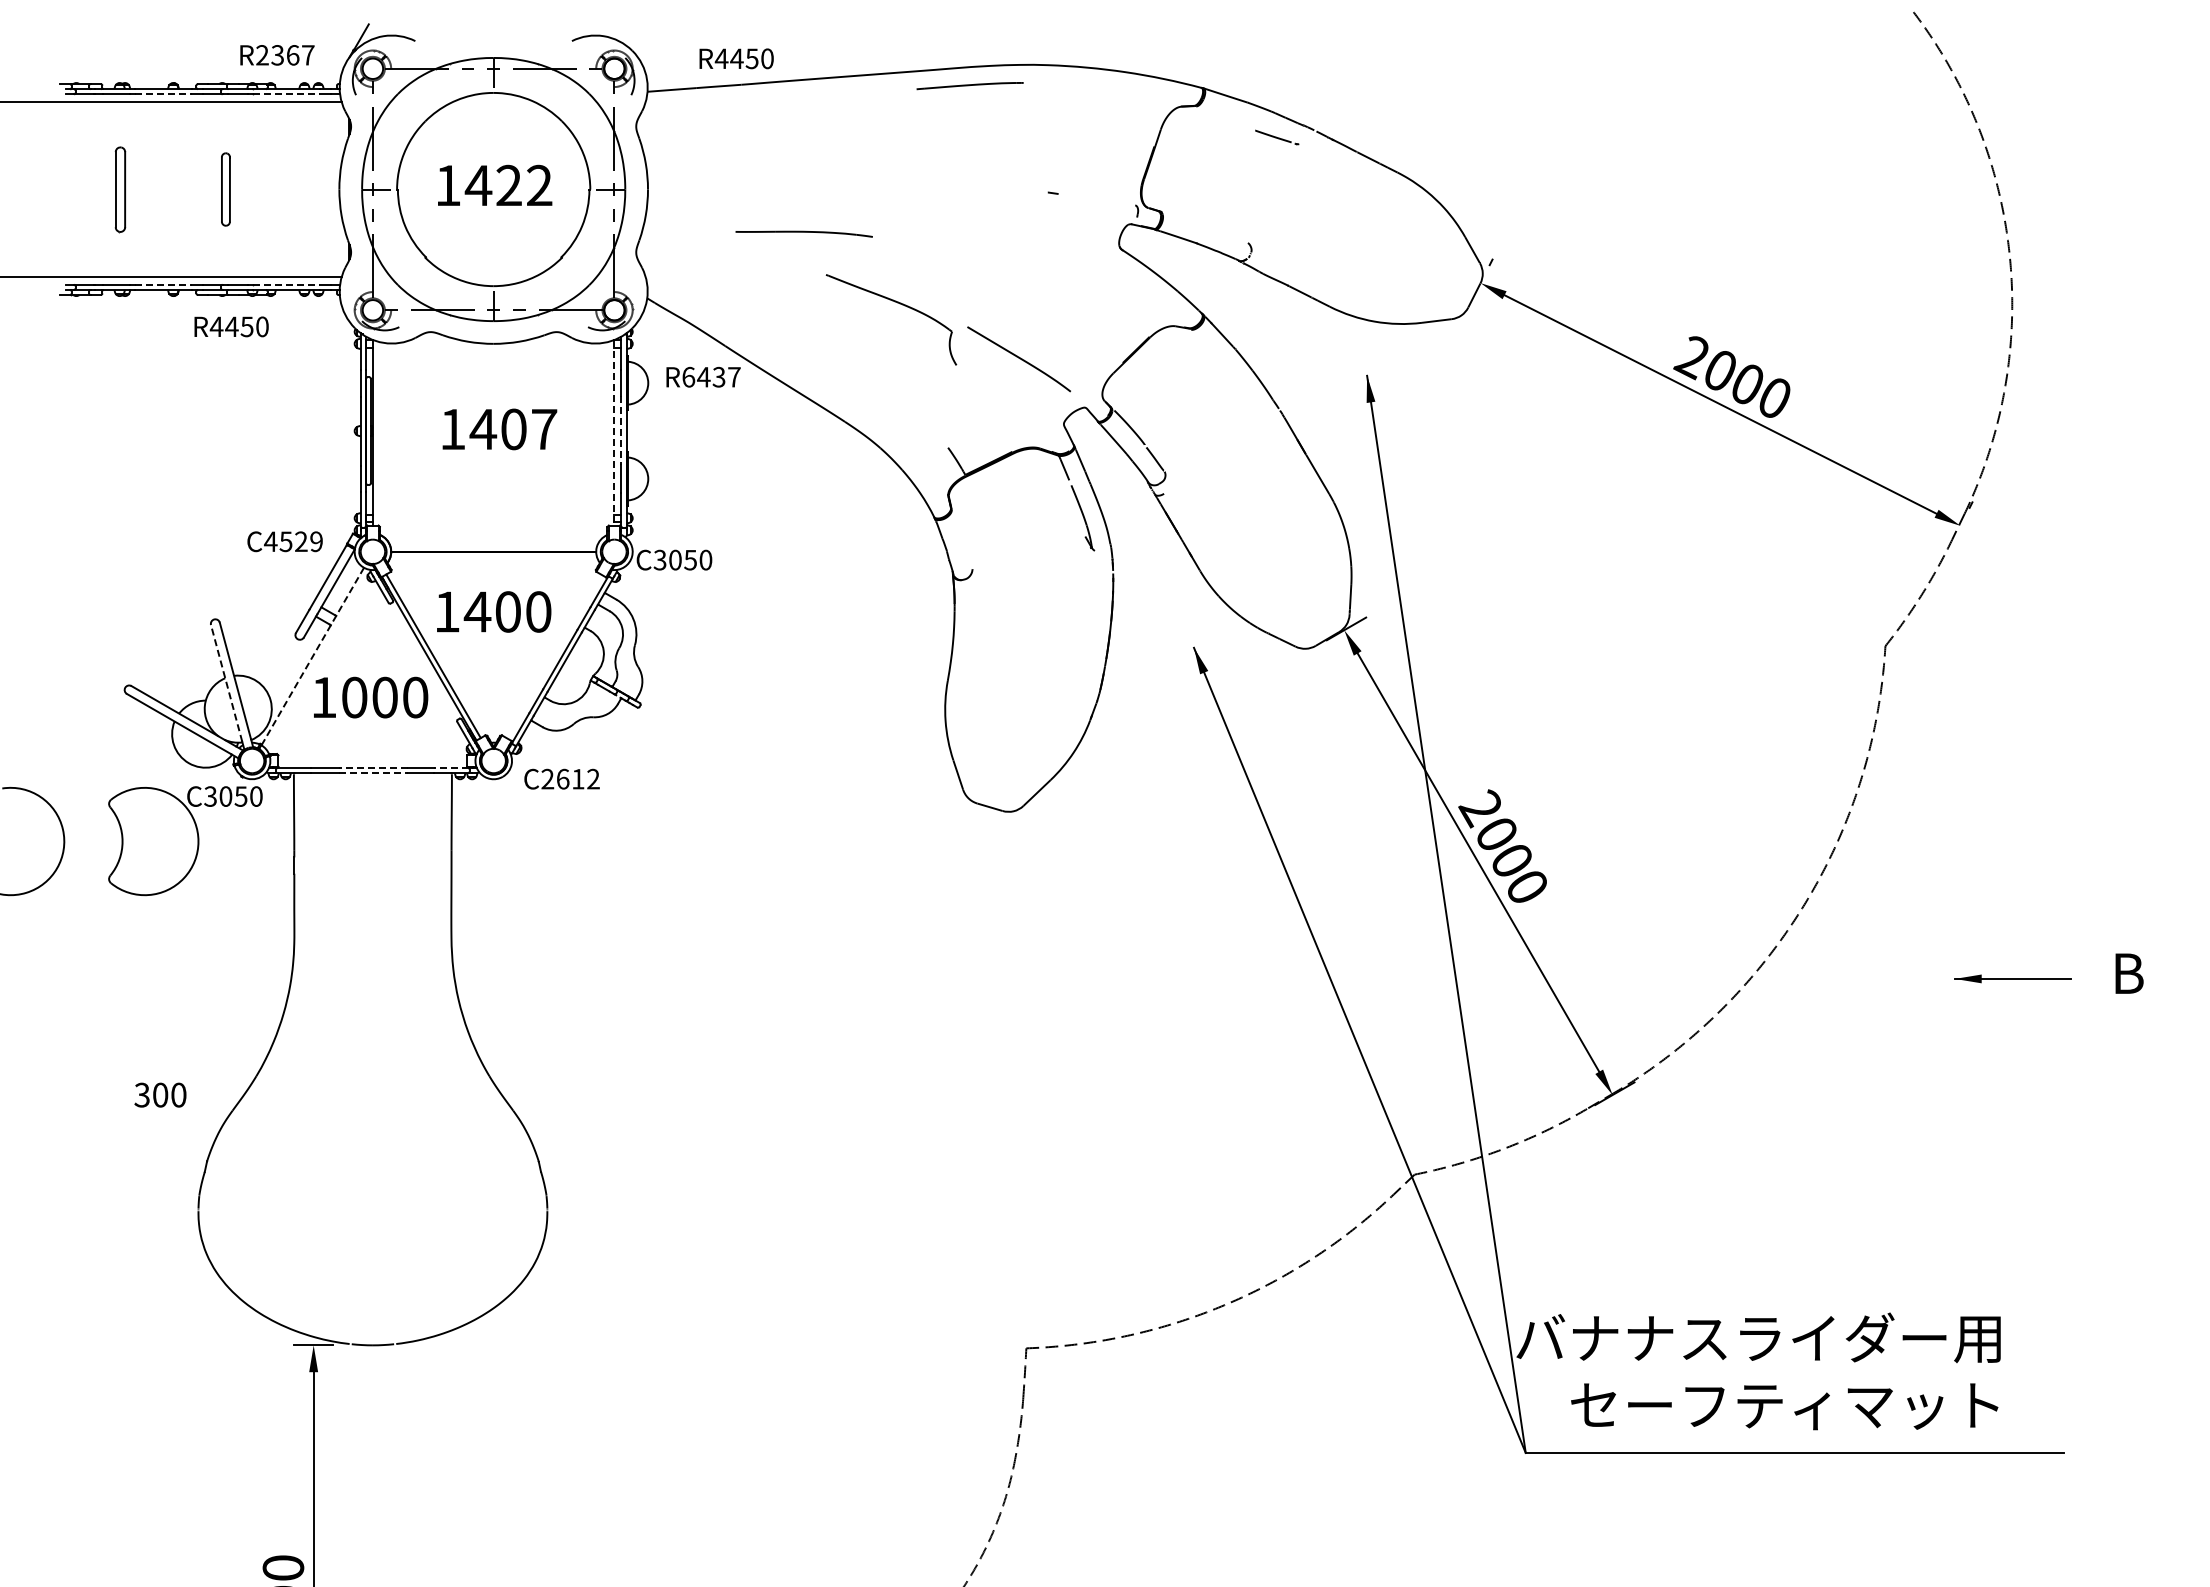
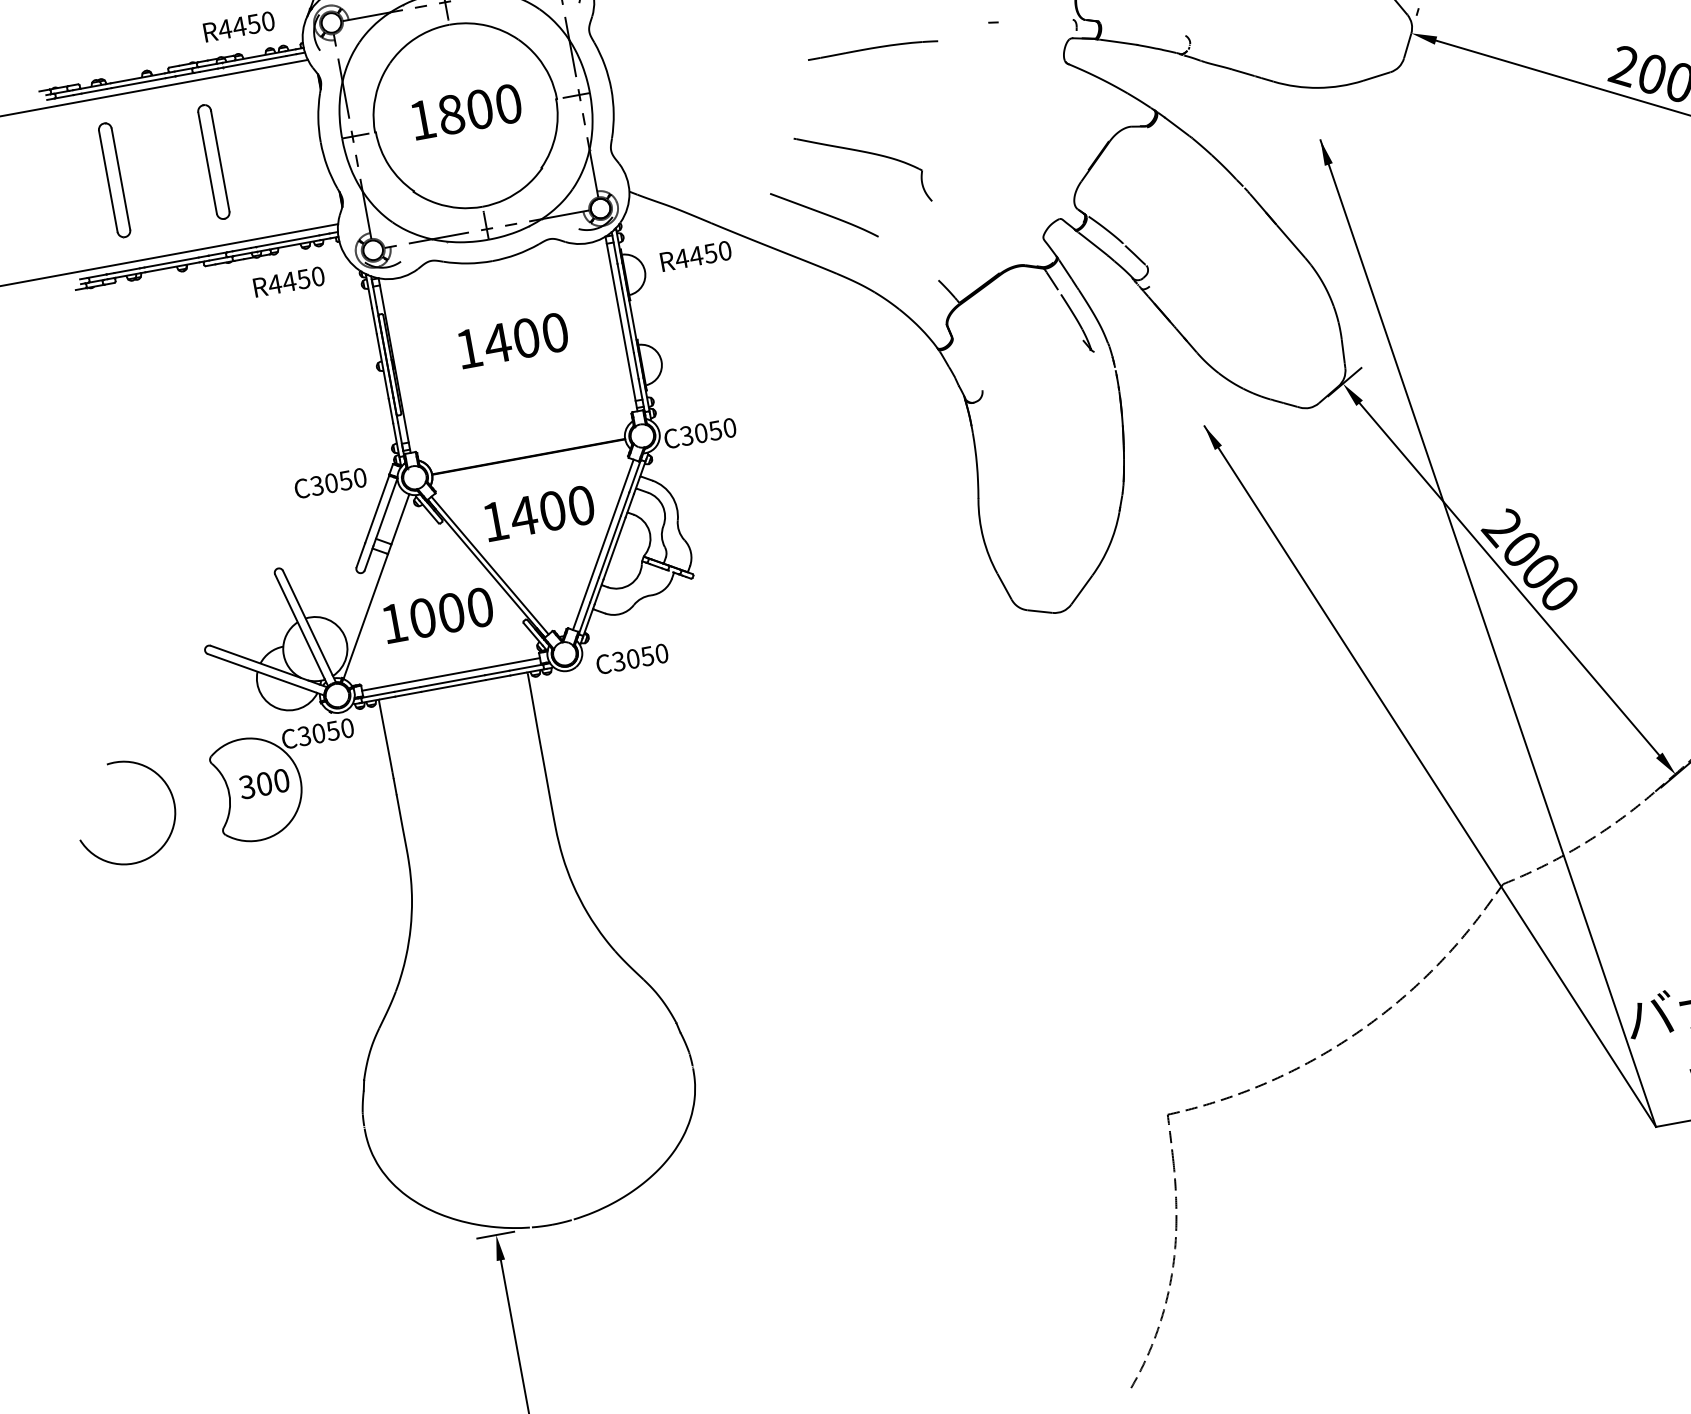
text: (284, 55) -> (245, 25), R2367 -> R4450
line: (163, 94) -> (138, 83), dashed -> solid
line: (286, 94) -> (254, 62), dashed -> solid
text: (508, 185) -> (479, 109), 1422 -> 1800
part: (120, 189) -> (114, 180), size x1.43
part: (225, 189) -> (213, 162), size x1.67
part: (803, 233) -> (872, 49), moved
line: (163, 284) -> (171, 262), dashed -> solid
line: (286, 284) -> (287, 240), dashed -> solid
text: (231, 326) -> (288, 281), moved
curve: (1018, 358) -> (823, 214), moved
text: (710, 376) -> (702, 254), R6437 -> R4450
text: (544, 429) -> (555, 332), 1407 -> 1400
line: (621, 431) -> (628, 321), dashed -> solid
line: (614, 432) -> (621, 323), dashed -> solid
text: (293, 541) -> (338, 481), C4529 -> C3050
line: (312, 656) -> (376, 586), dashed -> solid
line: (553, 656) -> (603, 545), added
line: (226, 682) -> (299, 626), dashed -> solid
line: (372, 760) -> (450, 674), added
line: (372, 767) -> (451, 680), dashed -> solid
line: (451, 767) -> (526, 667), dashed -> solid
line: (373, 773) -> (453, 686), dashed -> solid
text: (570, 778) -> (640, 656), C2612 -> C3050
text: (160, 1094) -> (264, 783), moved

